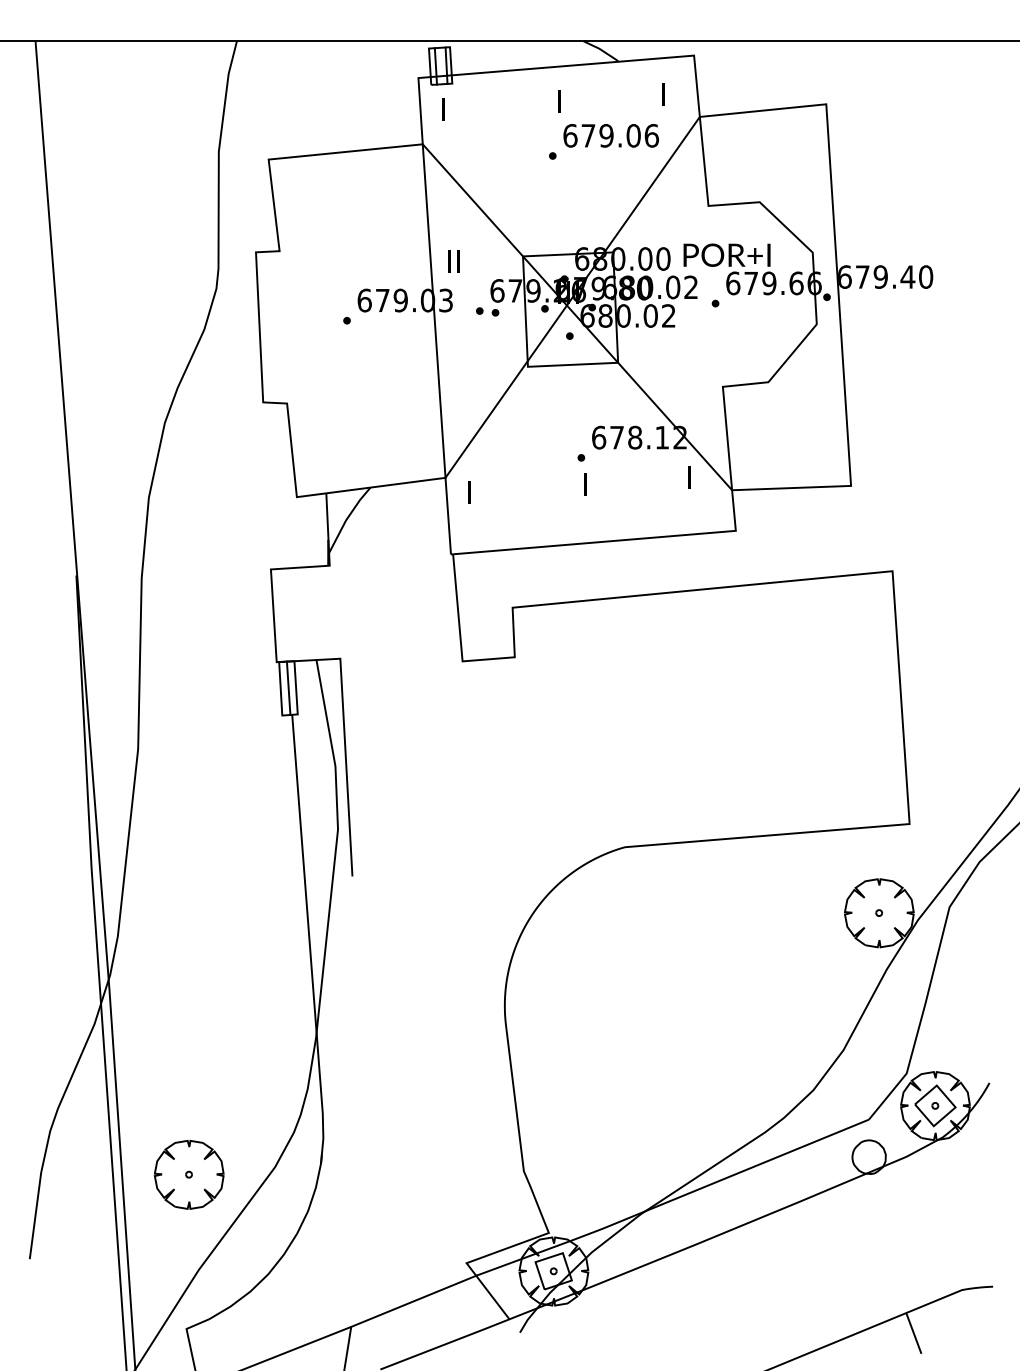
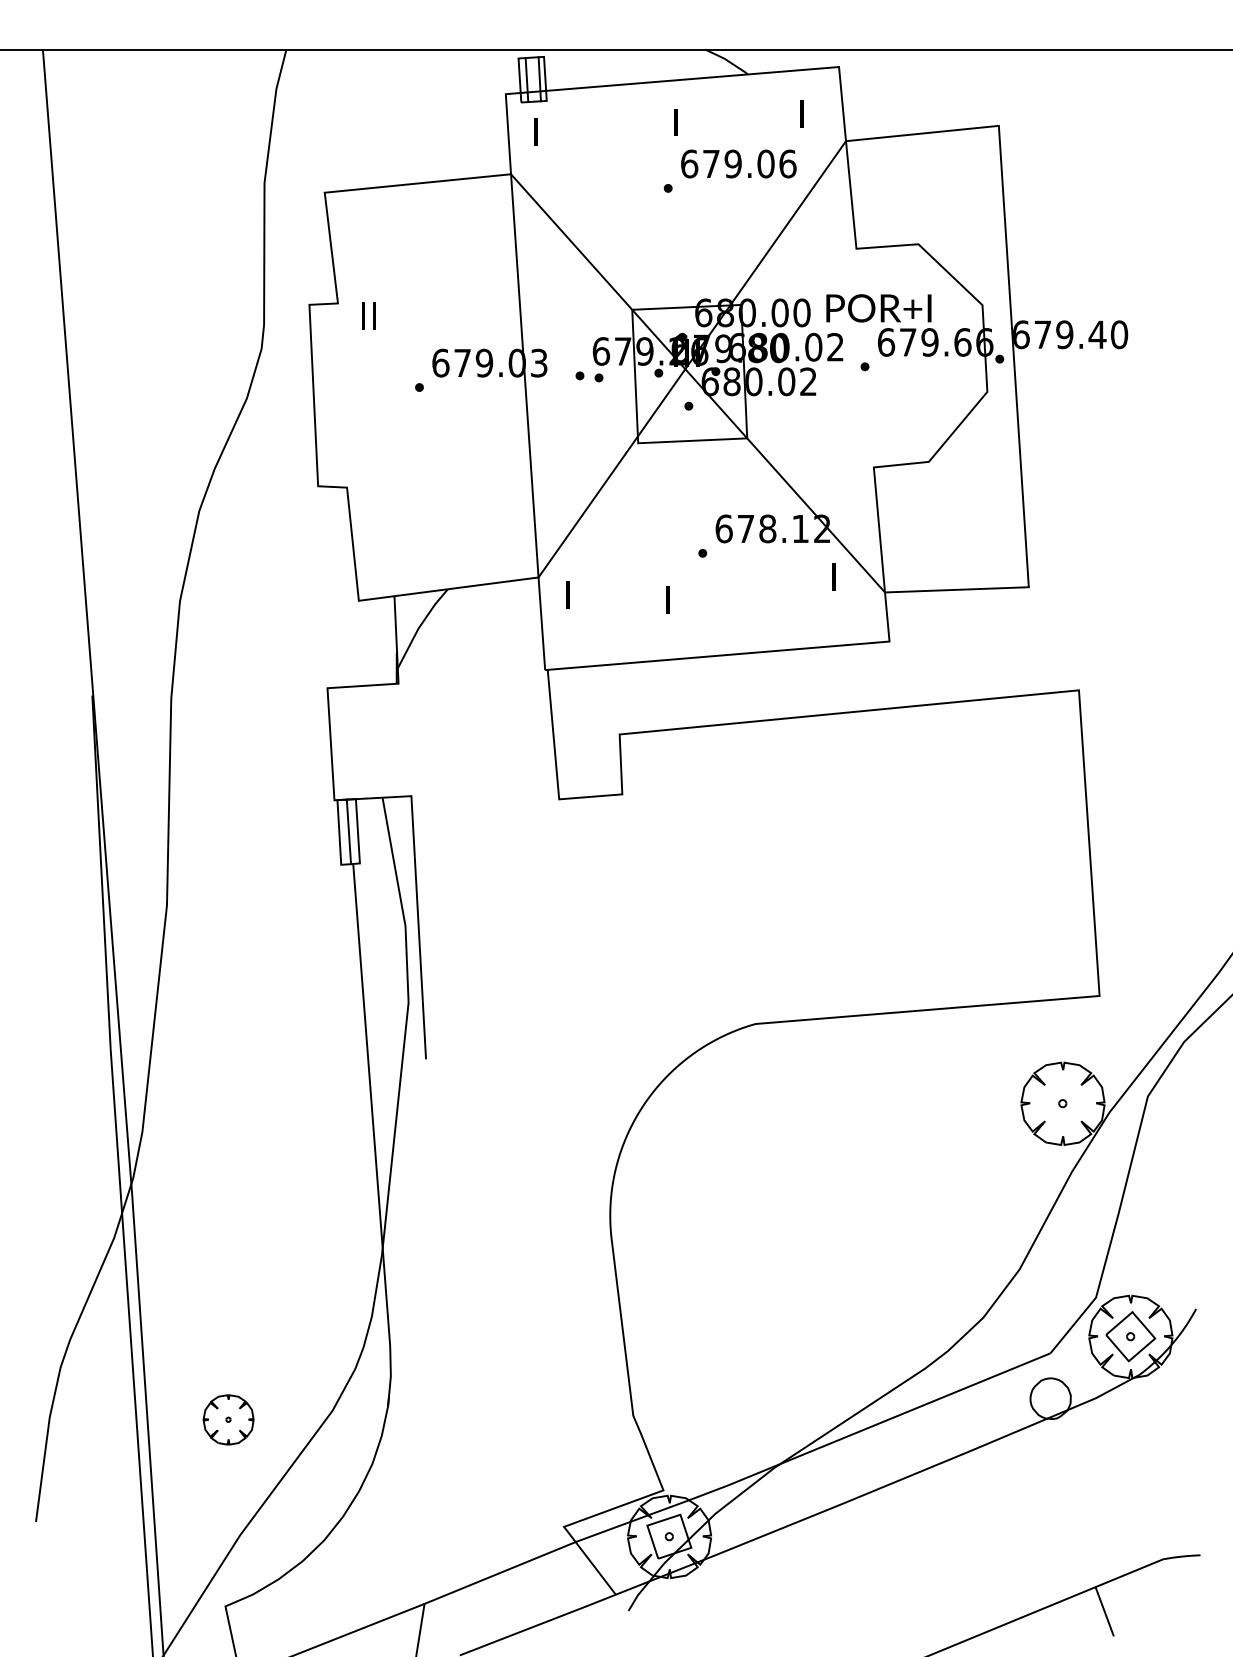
text: (453, 261) -> (368, 315), moved
text: (585, 484) -> (667, 600), moved
part: (188, 1174) -> (227, 1419), size x0.6

